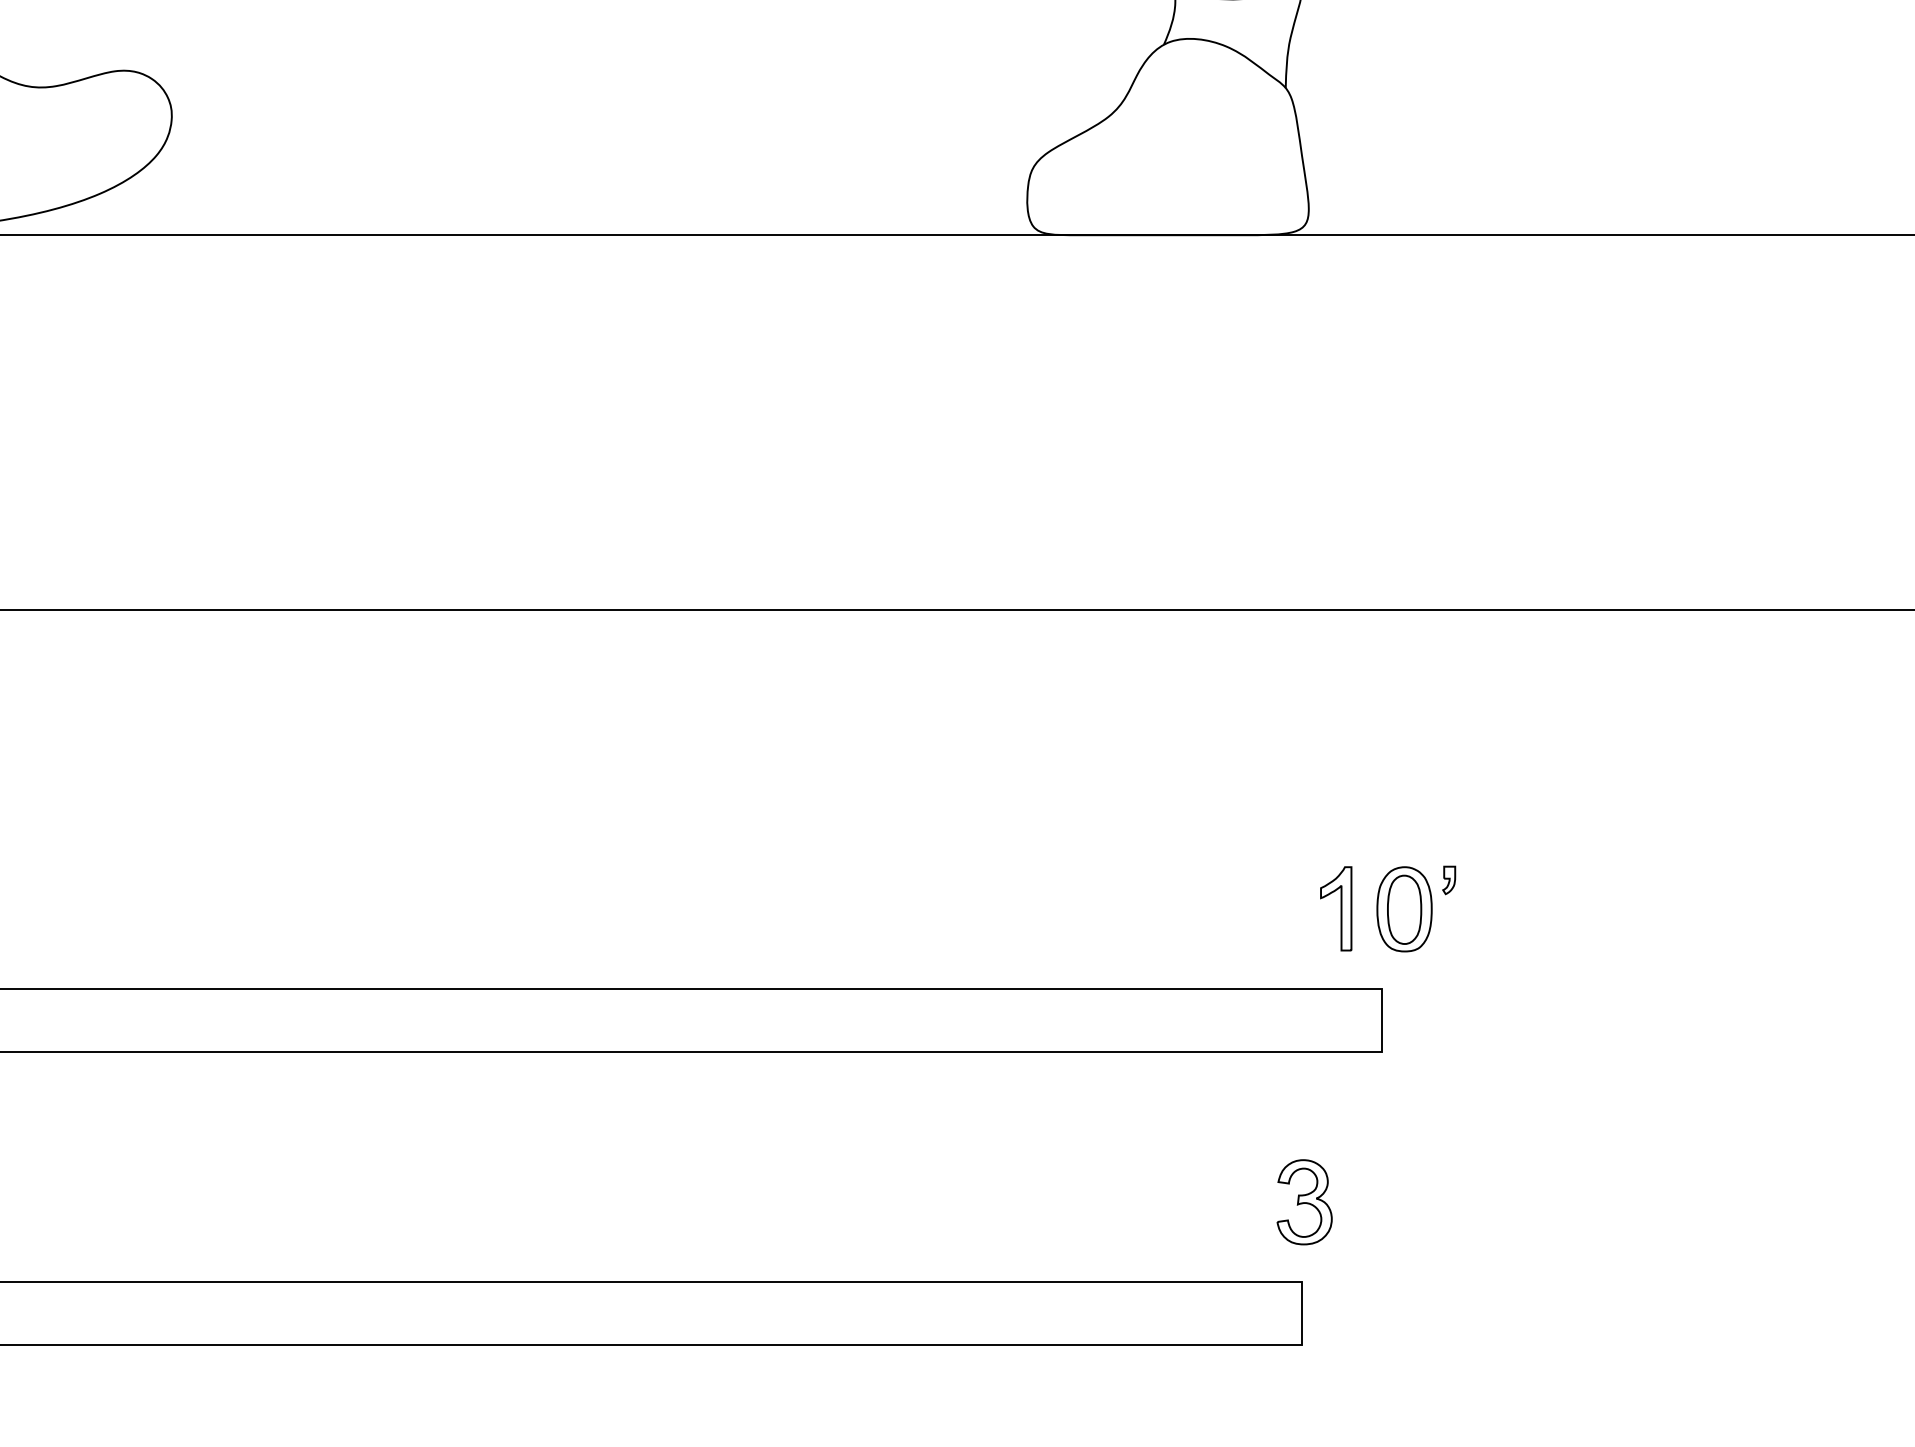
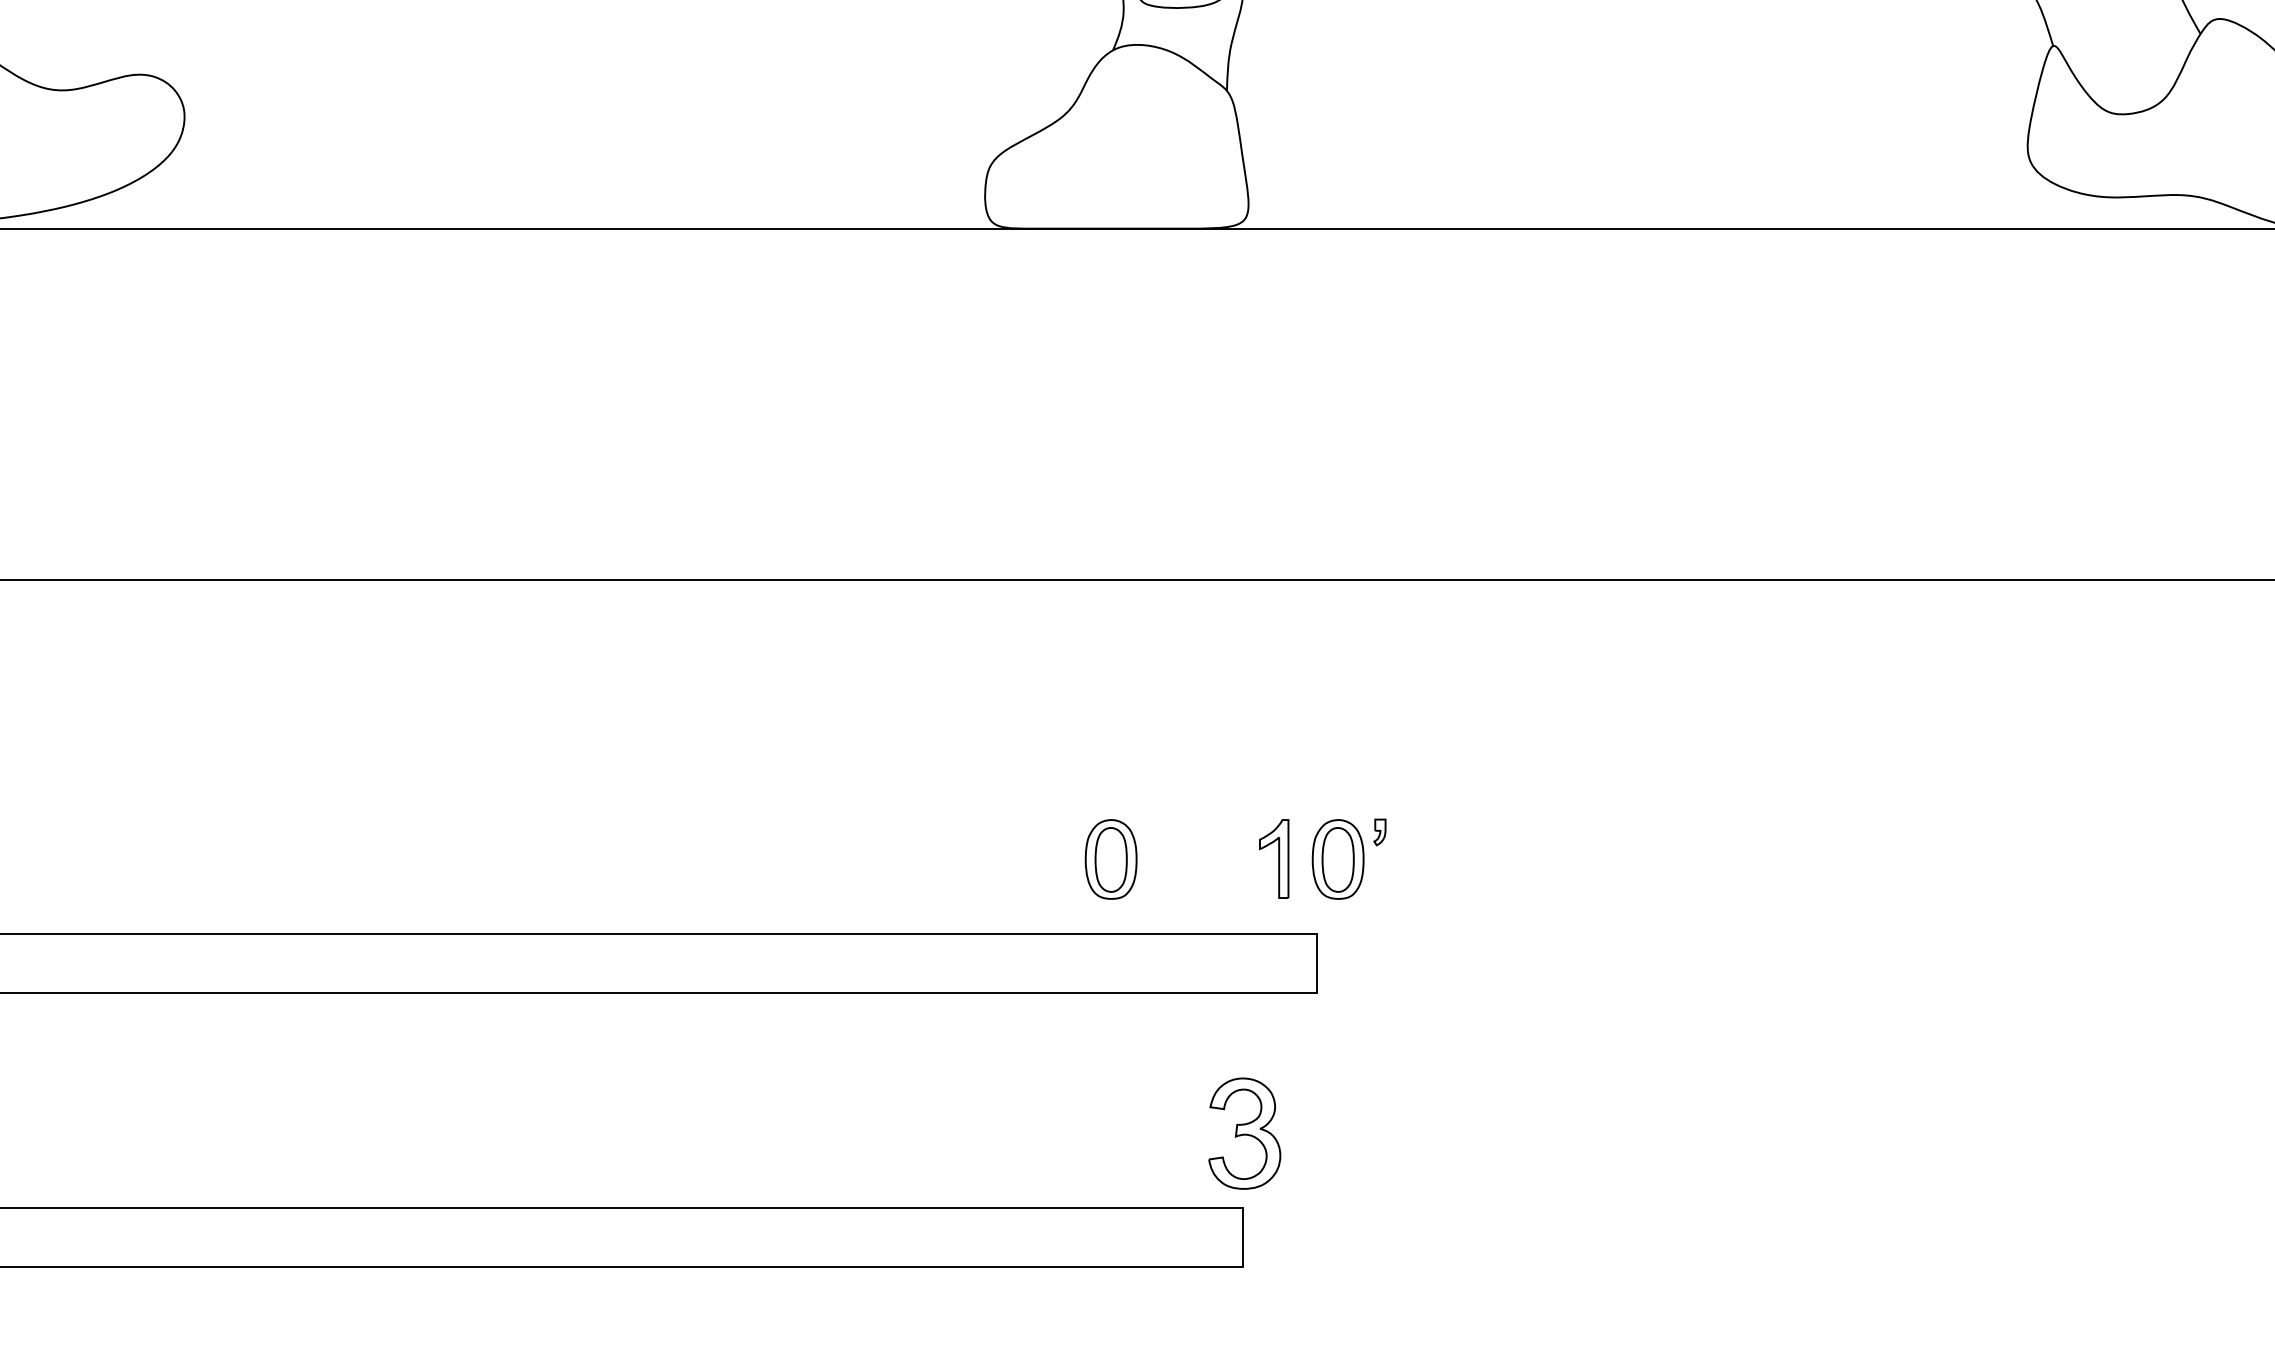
part: (1161, 909) -> (1110, 859), added
part: (1304, 1202) -> (1244, 1133), size x1.4

